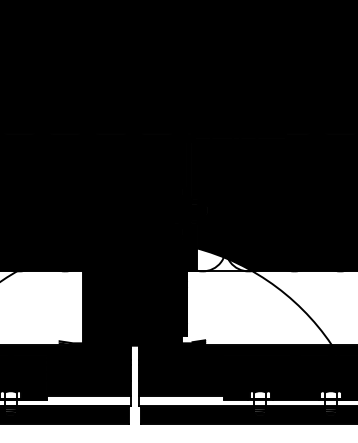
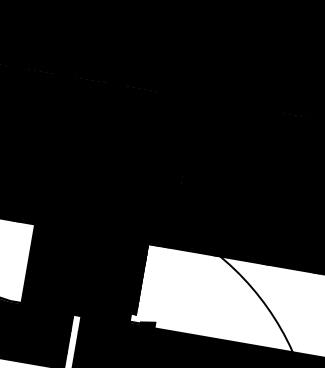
fill: (224, 259) -> (191, 238), added

